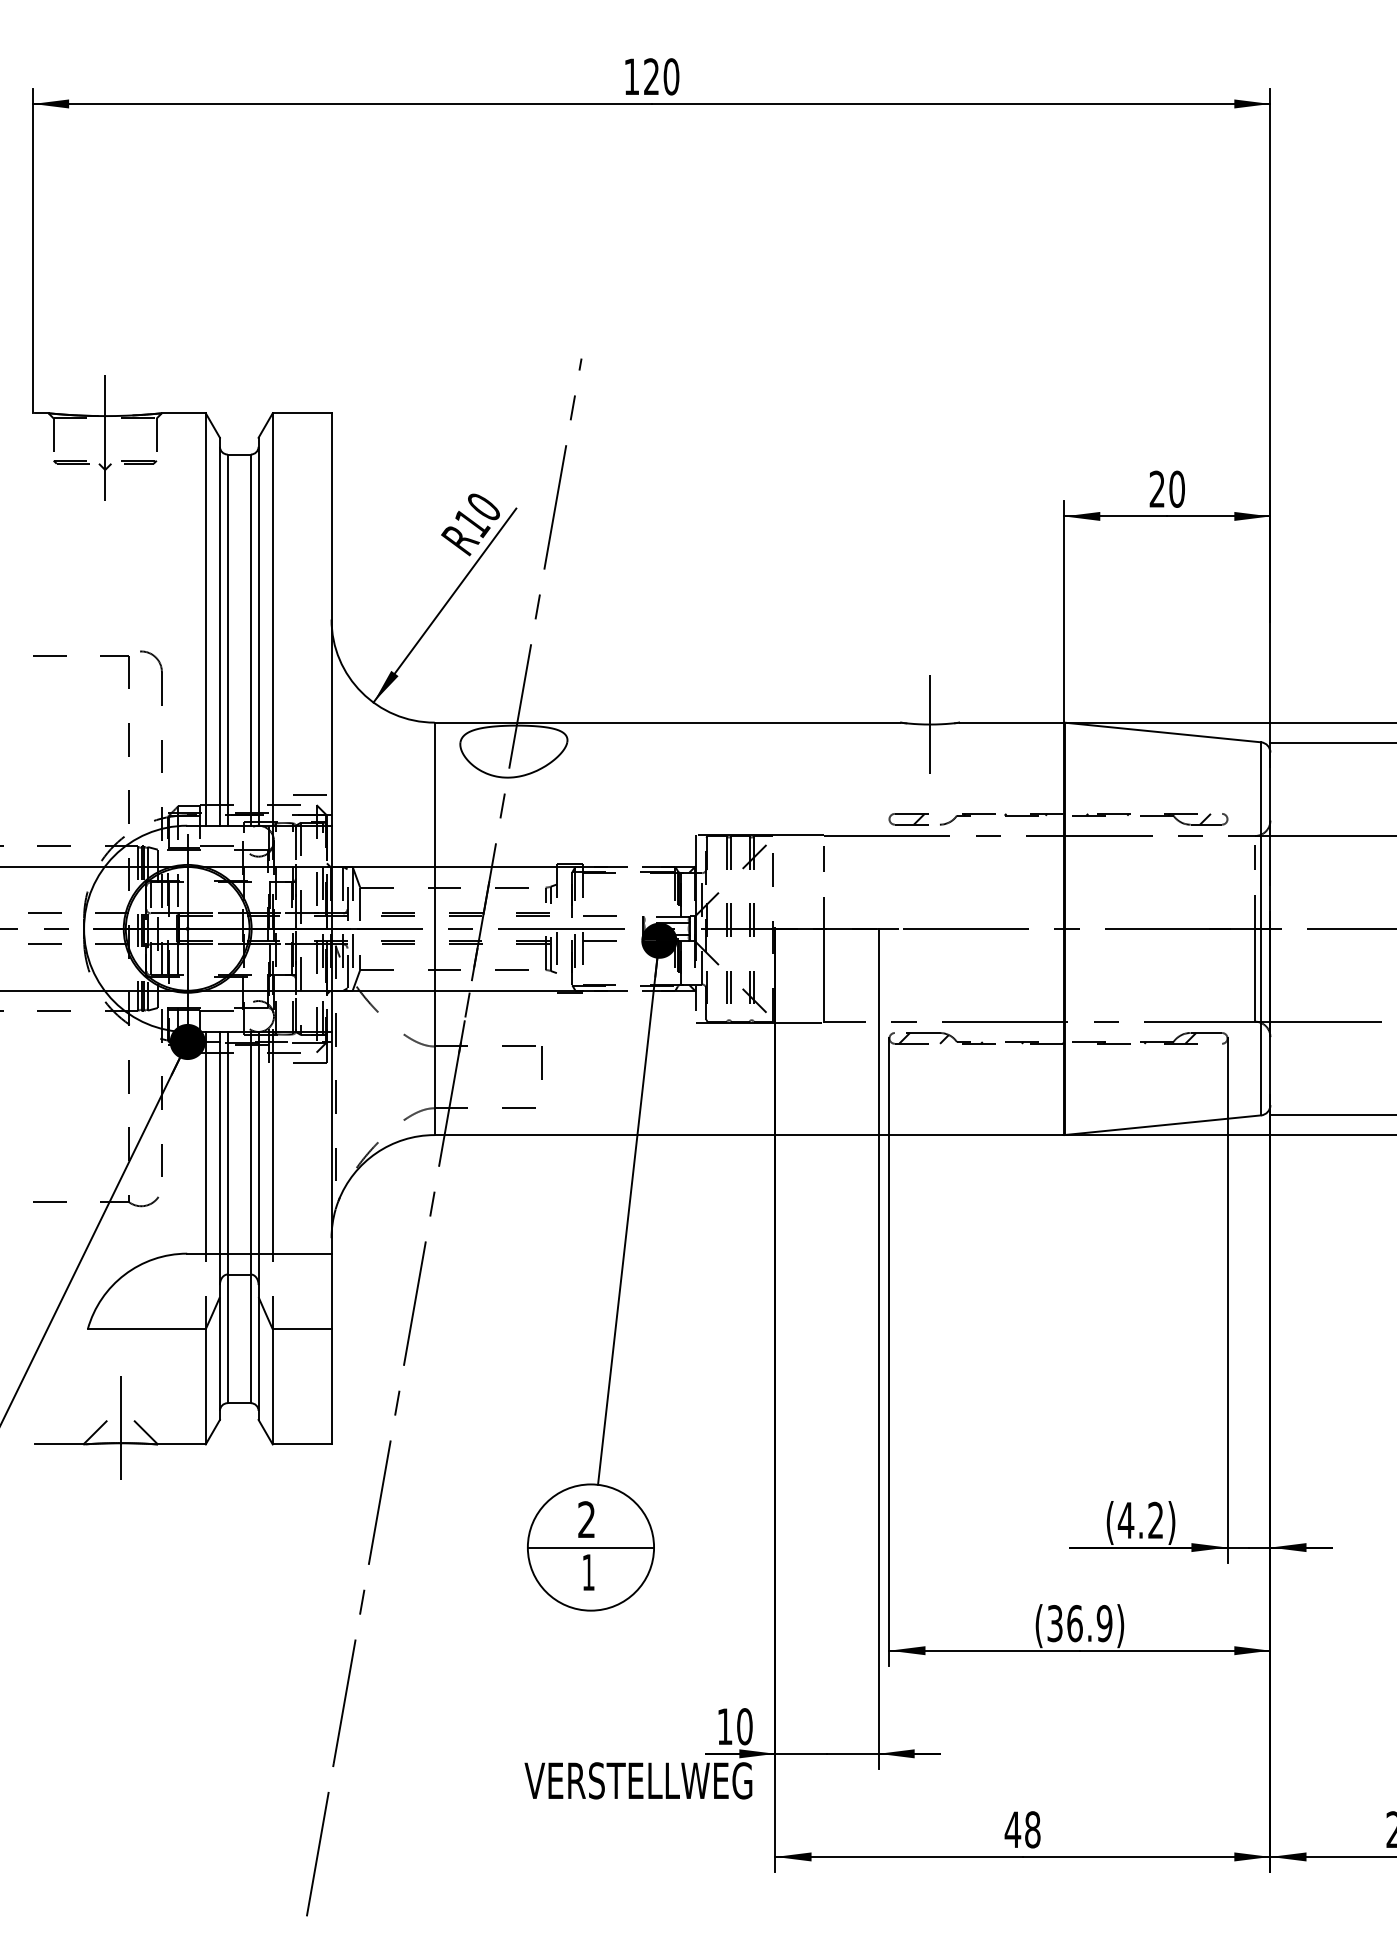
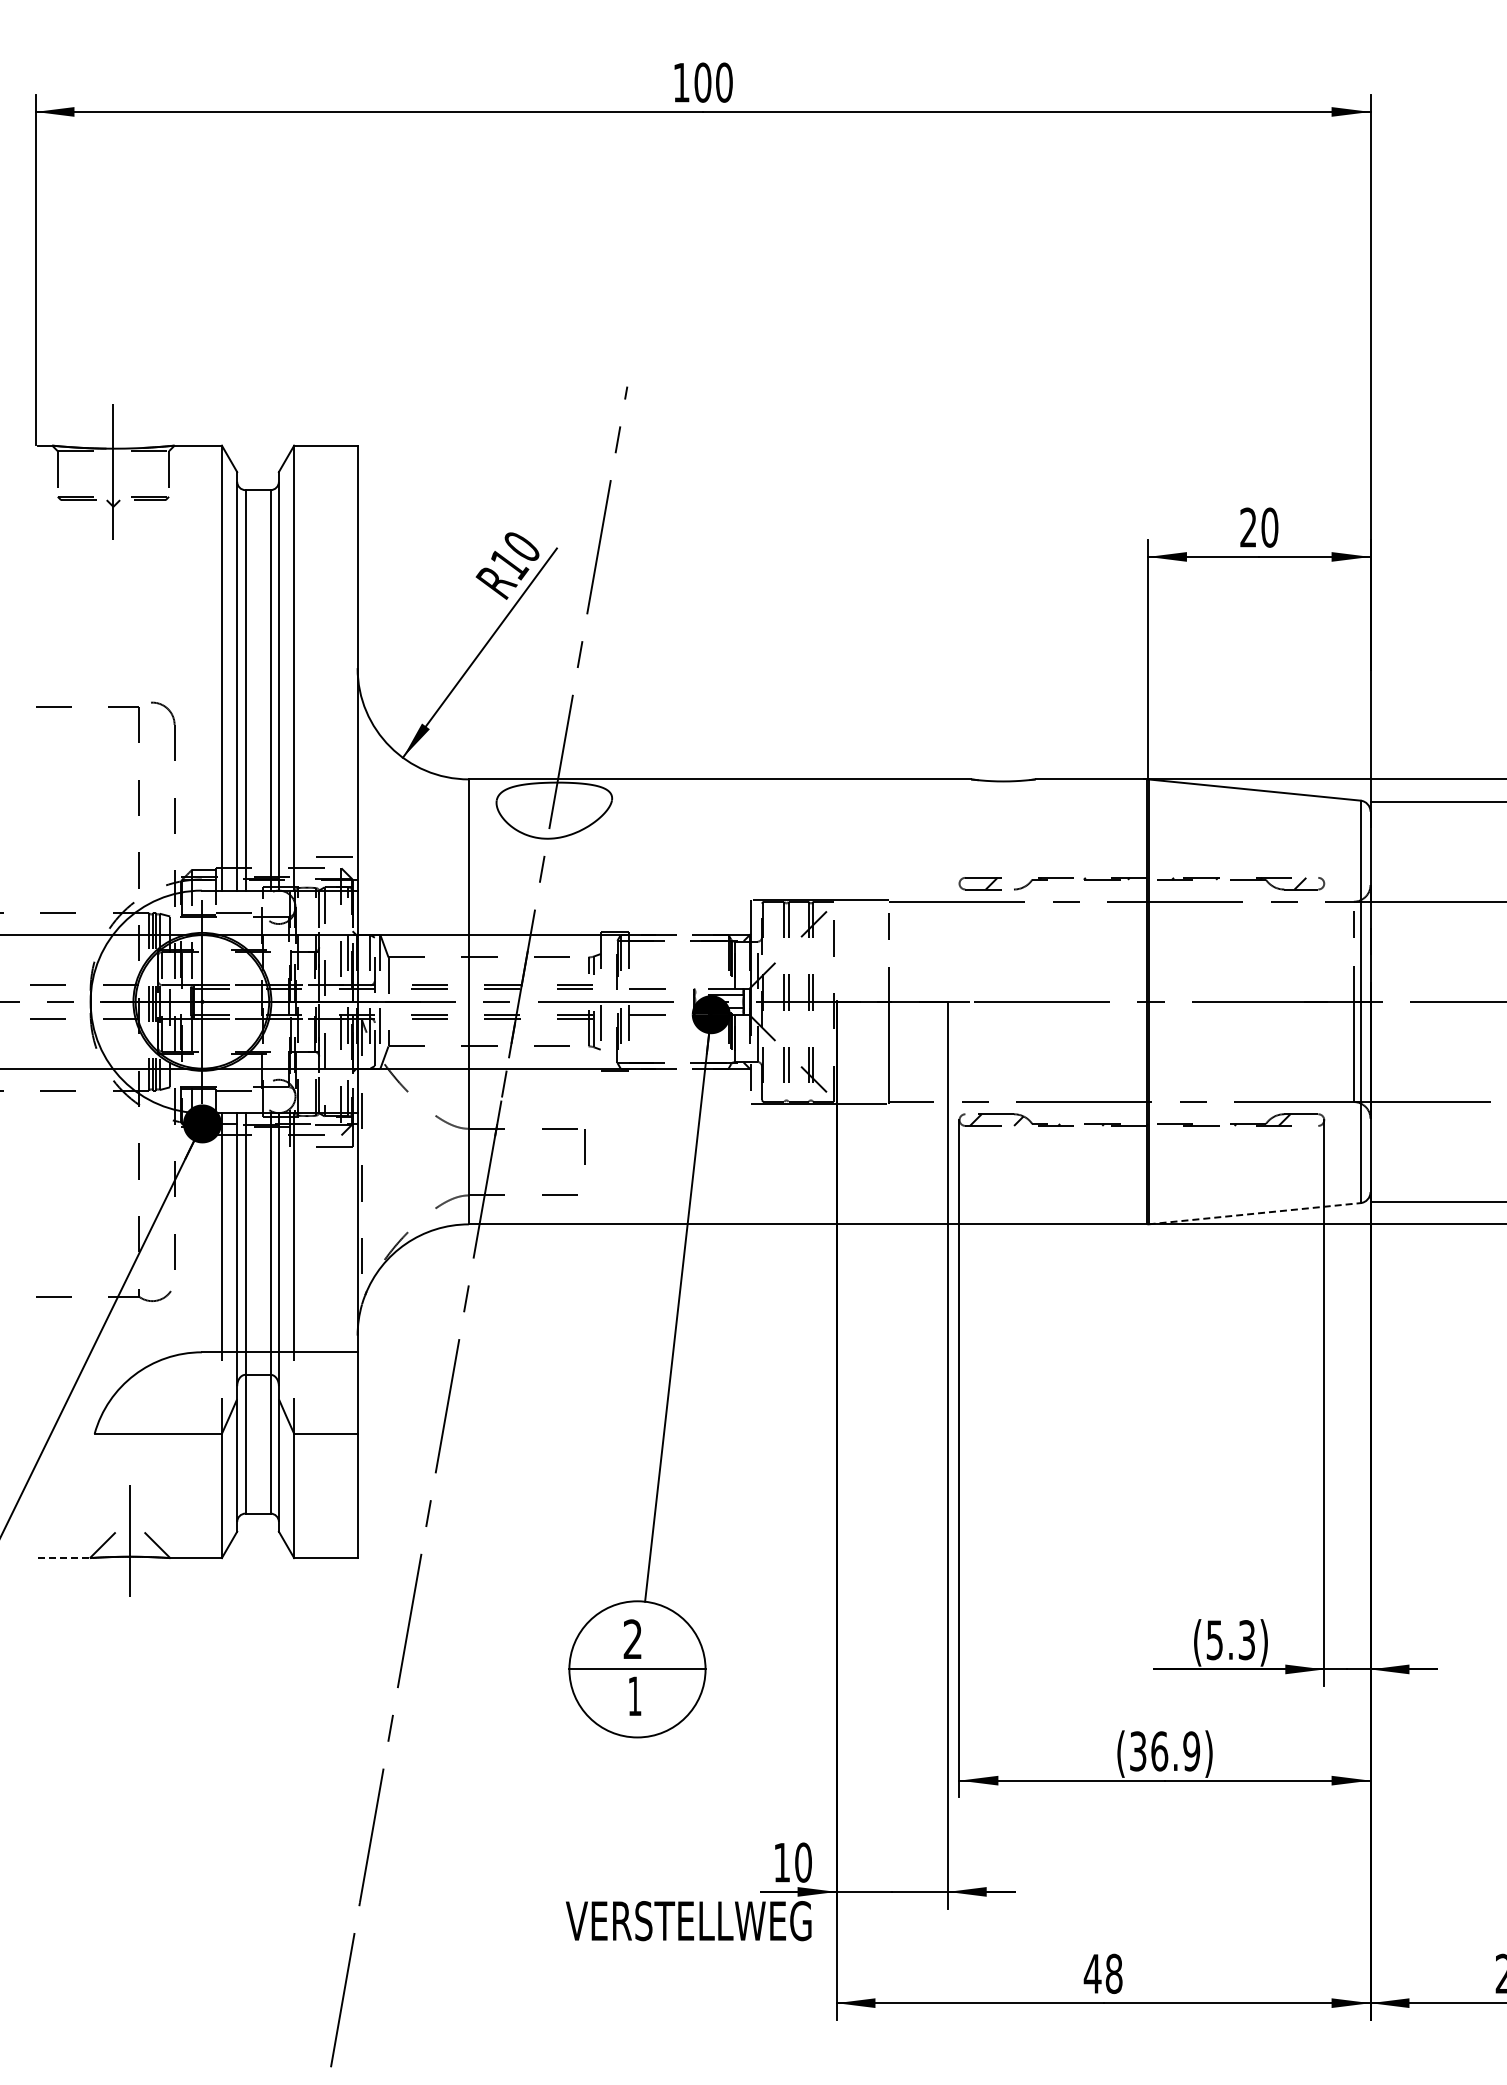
text: (651, 76) -> (702, 82), 120 -> 100
line: (930, 724) -> (1003, 781), removed
line: (1163, 1124) -> (1255, 1213), solid -> dashed
line: (59, 1444) -> (64, 1558), solid -> dashed
text: (1139, 1520) -> (1229, 1640), (4.2) -> (5.3)

